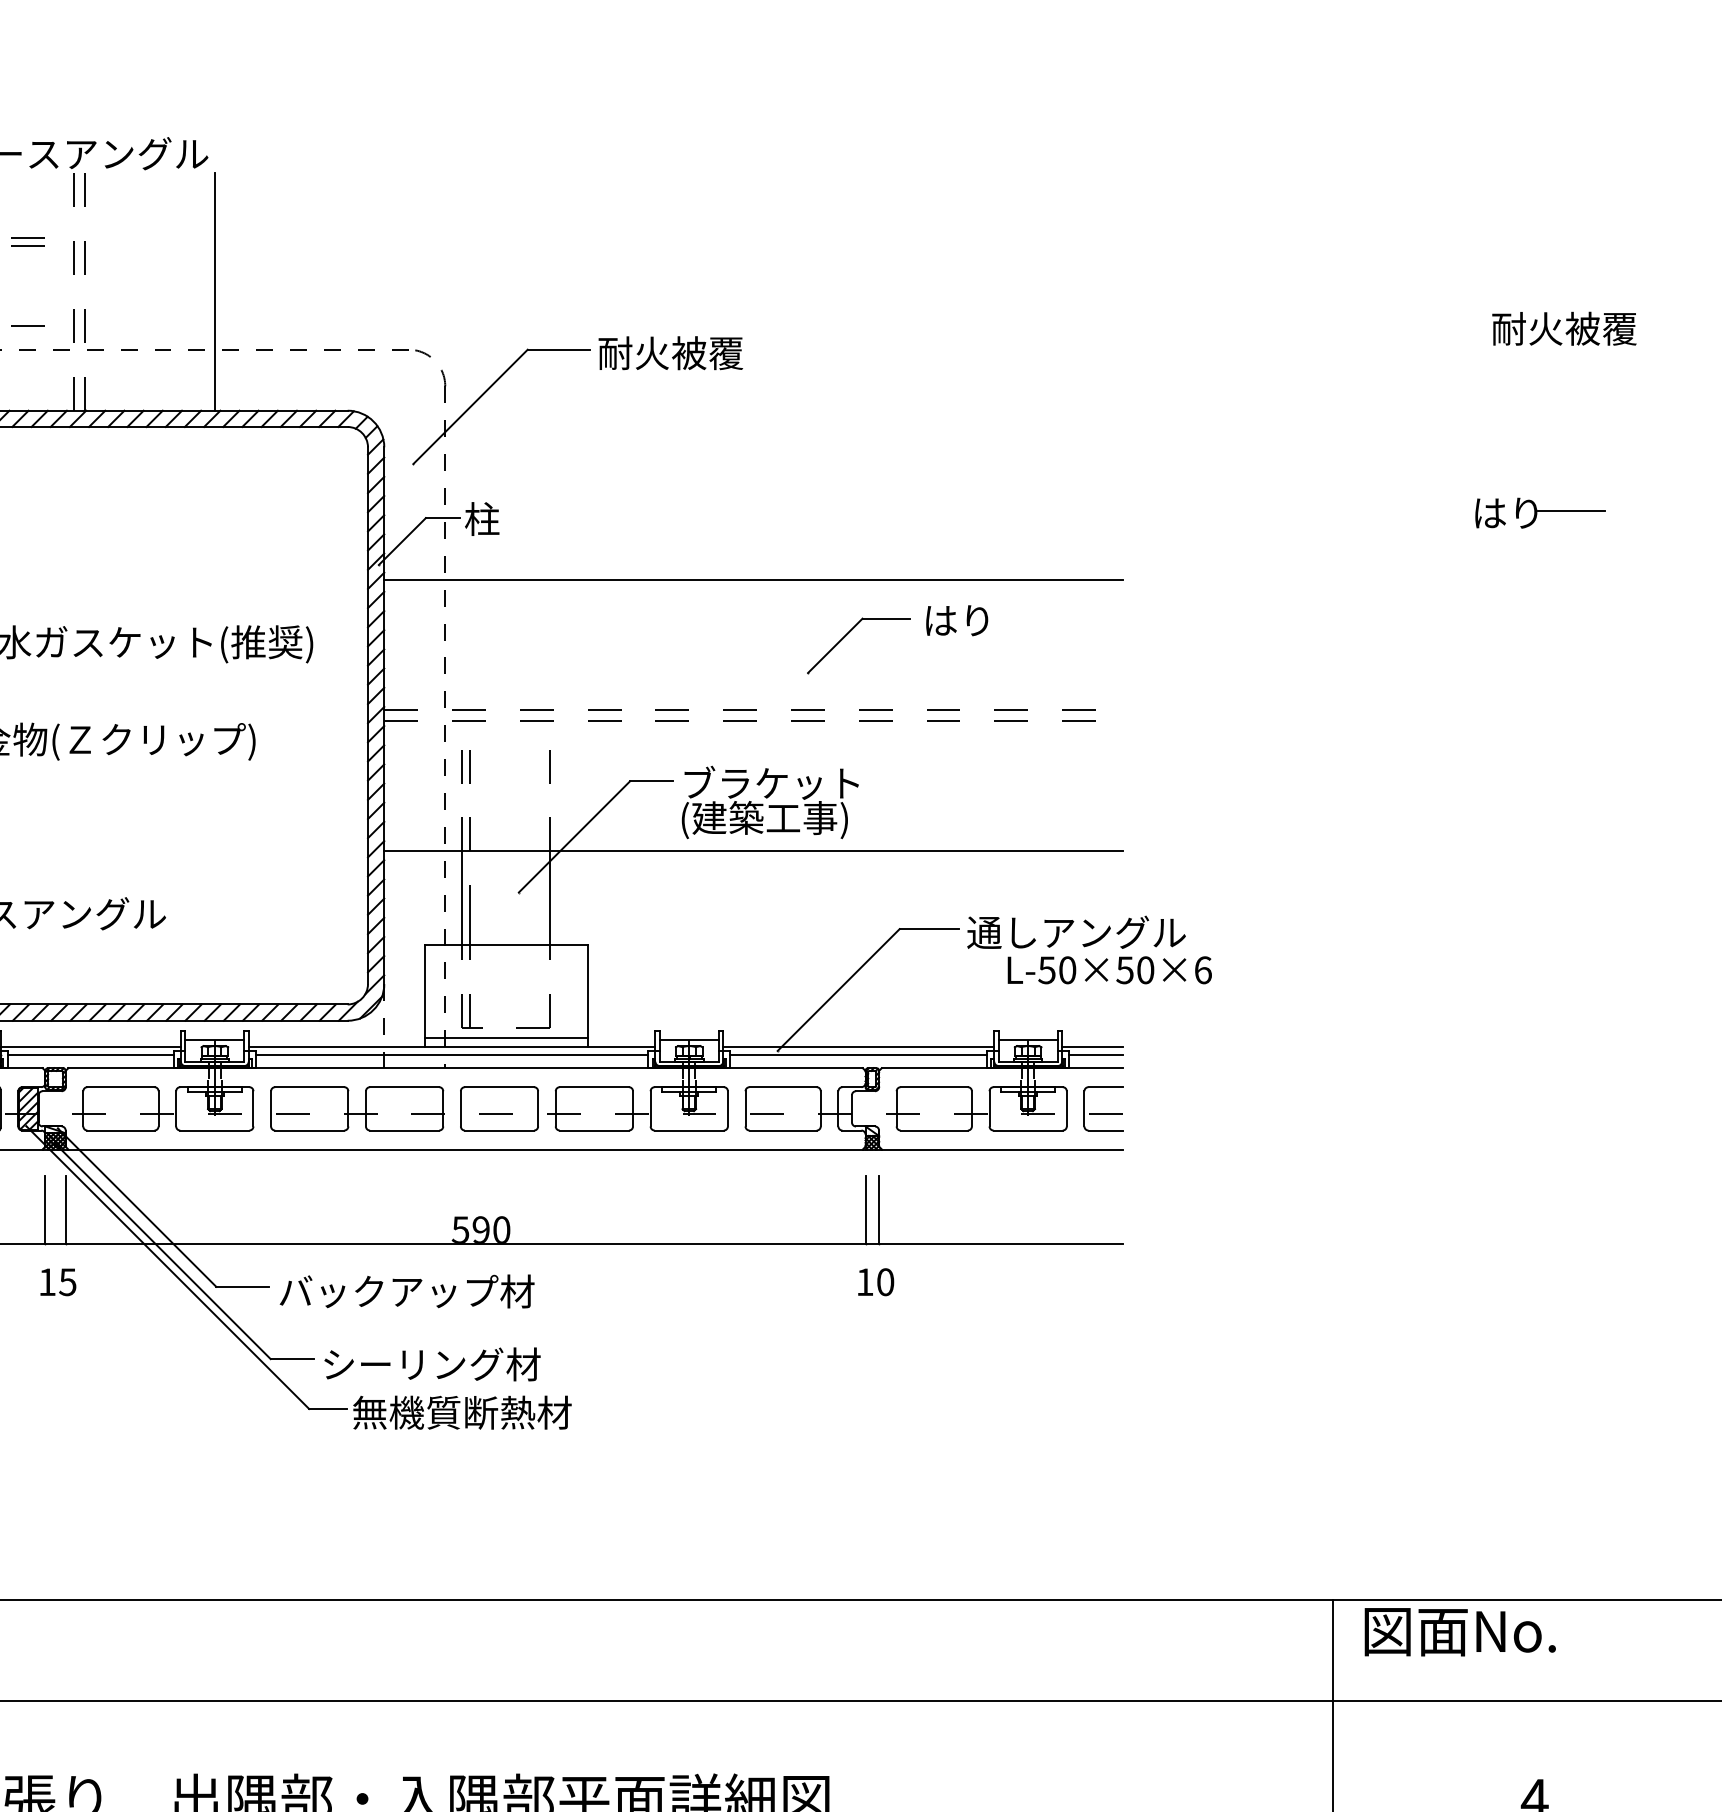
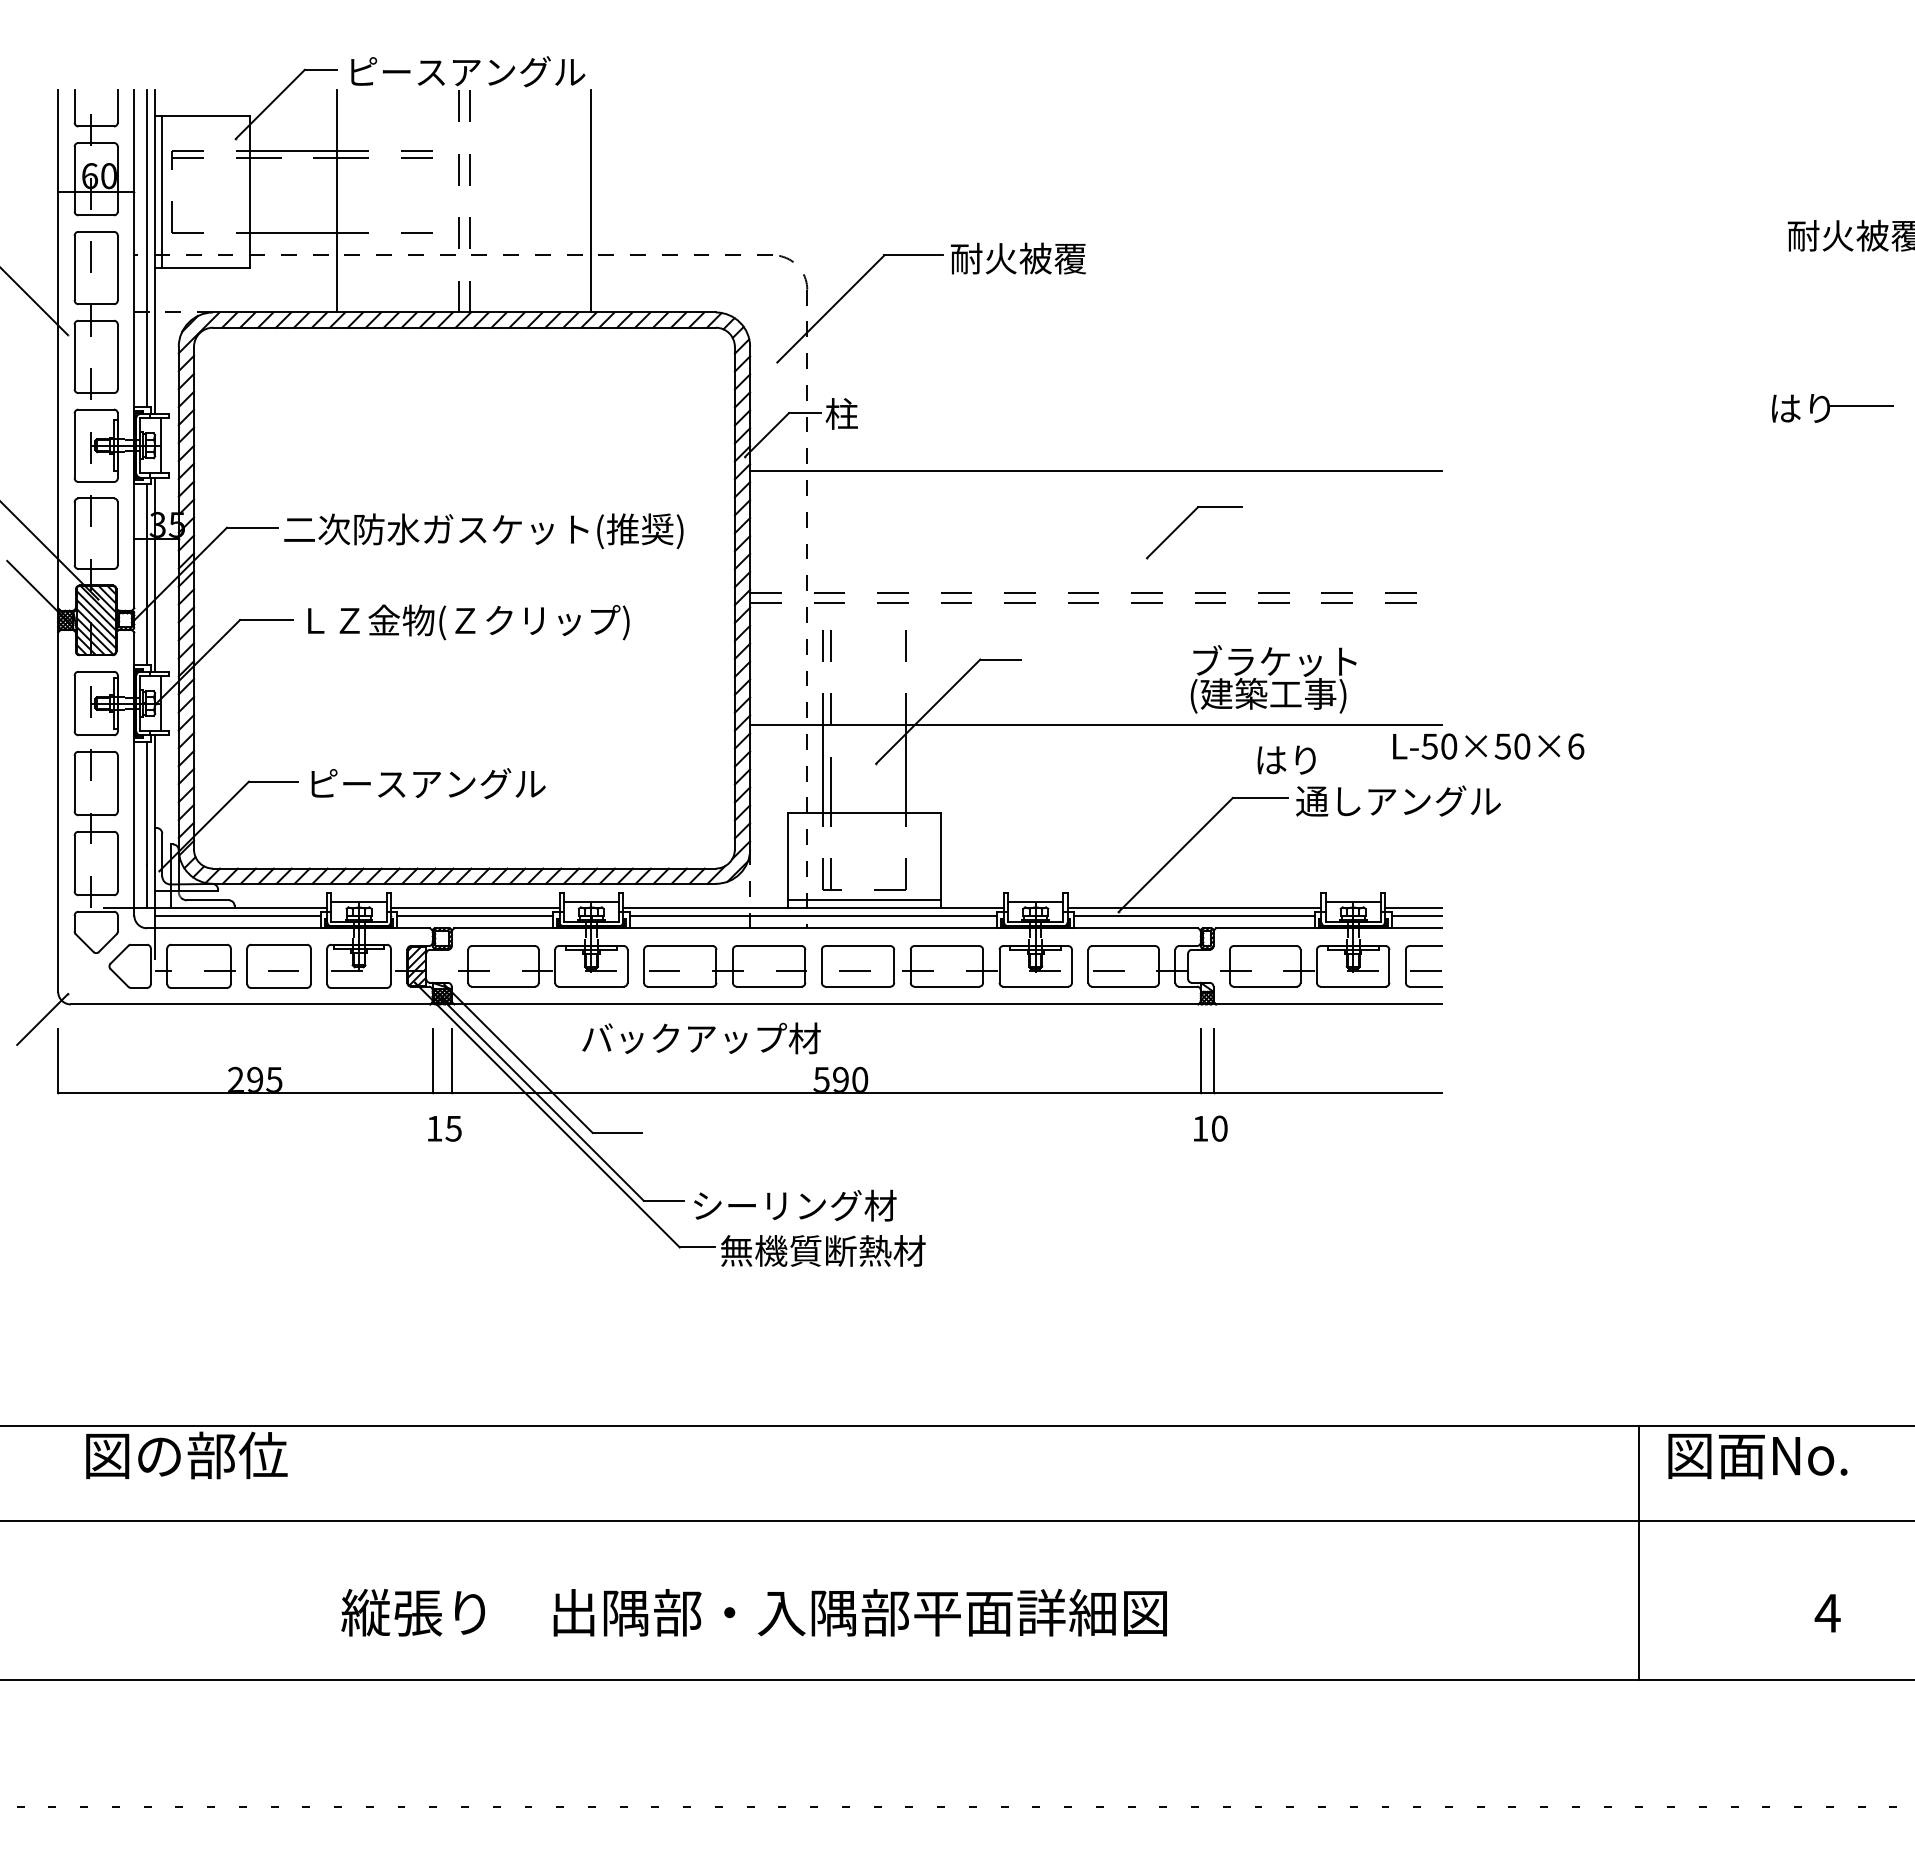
text: (956, 620) -> (1286, 759), moved
text: (770, 802) -> (1273, 679), moved
text: (1109, 970) -> (1488, 746), moved
text: (407, 1291) -> (701, 1038), moved

